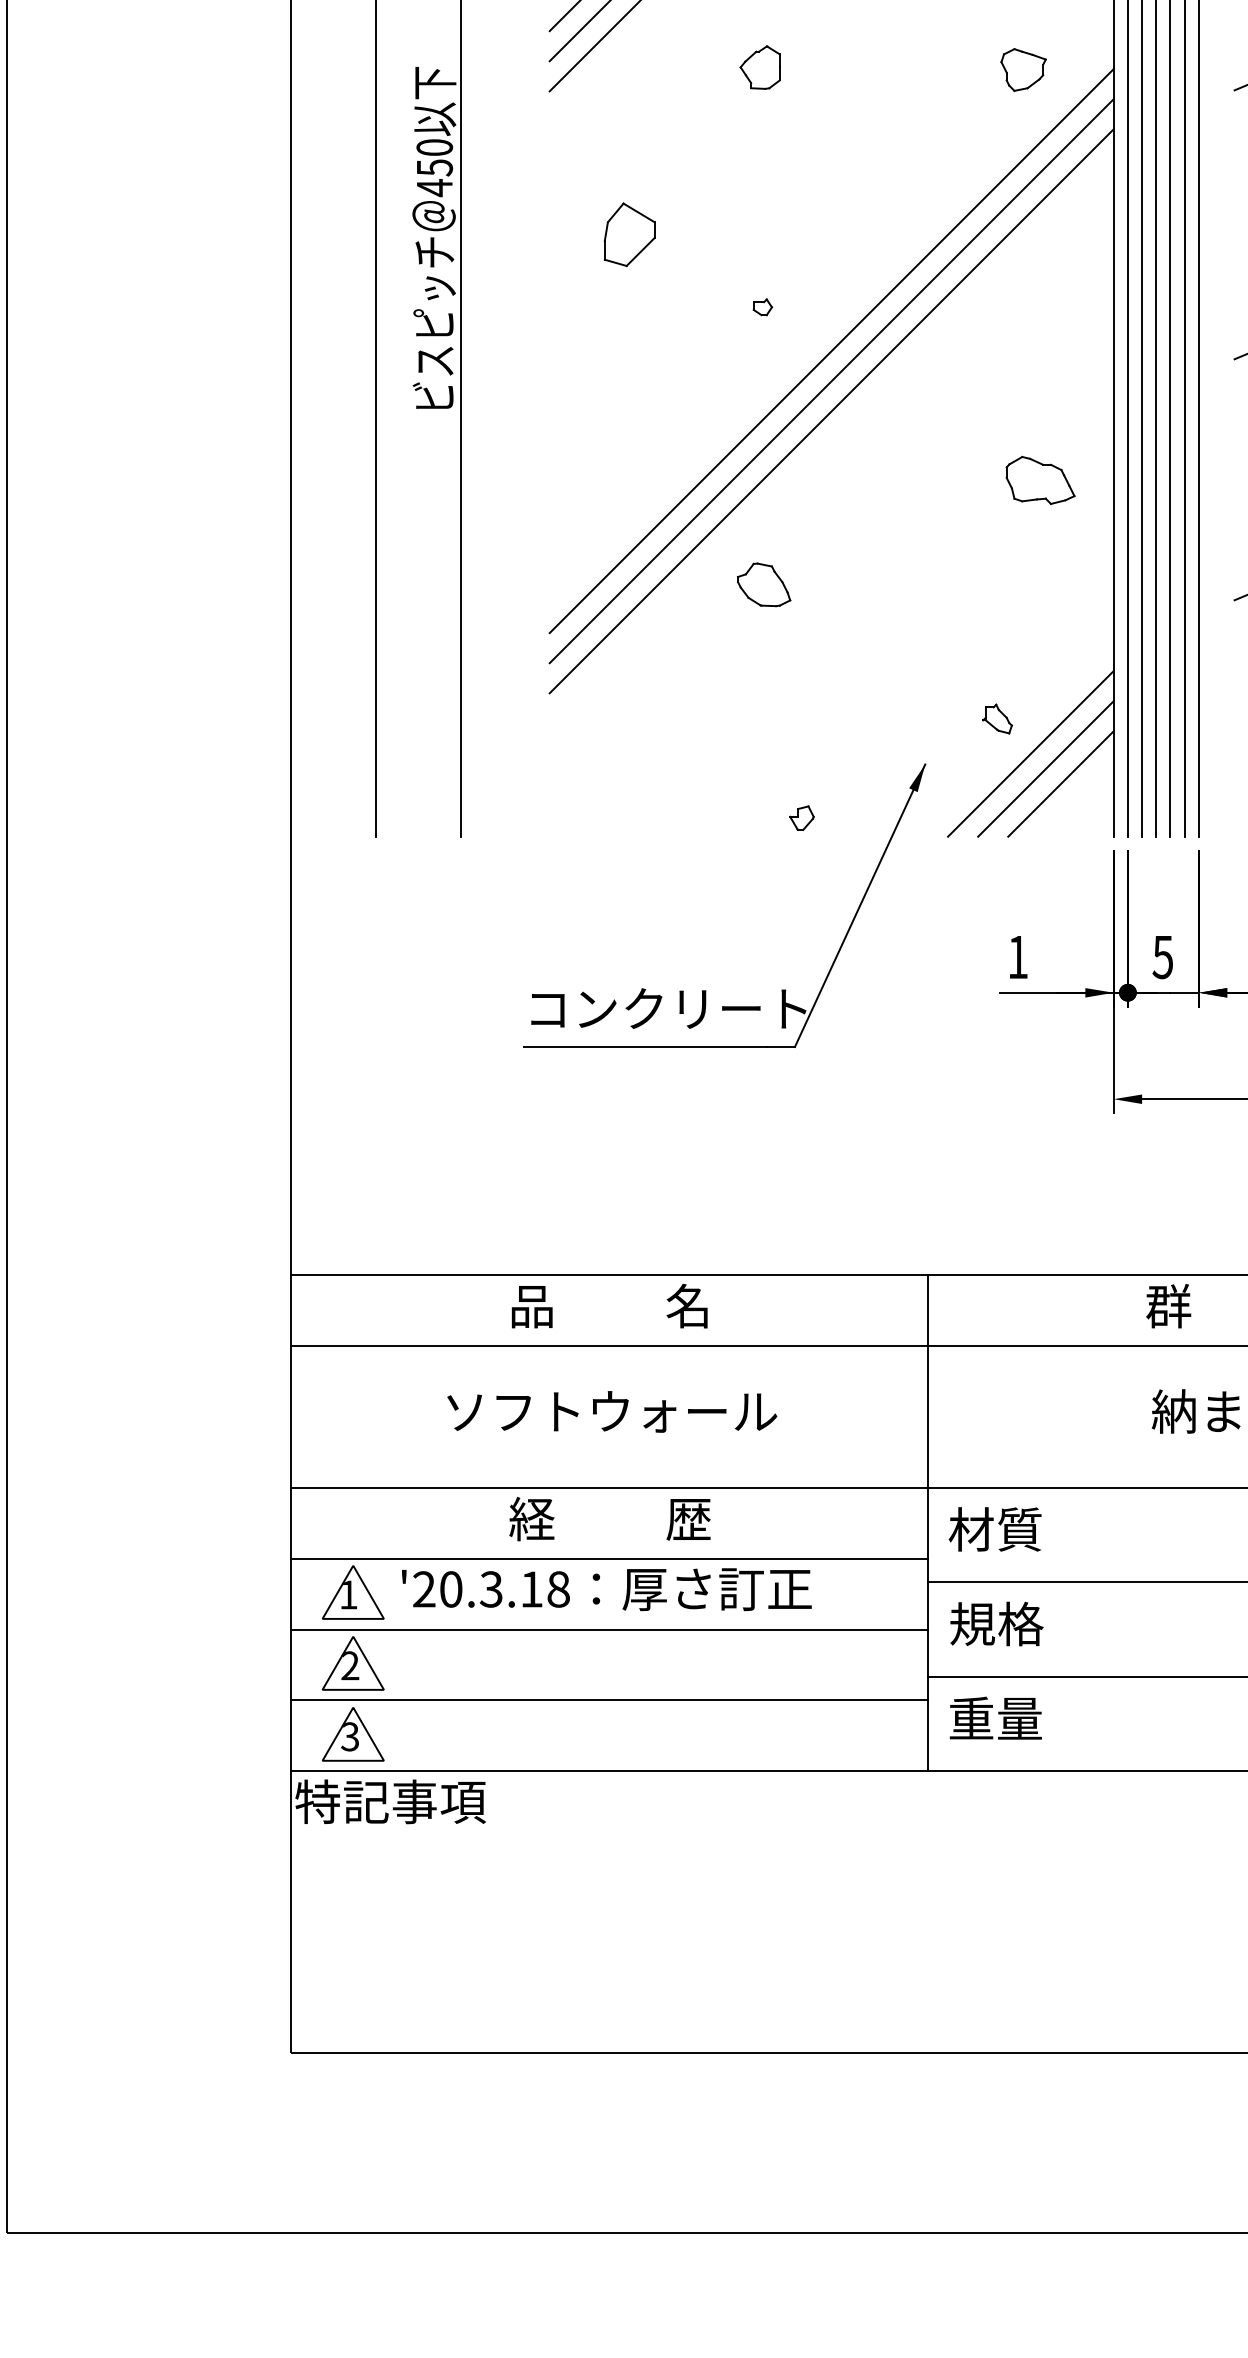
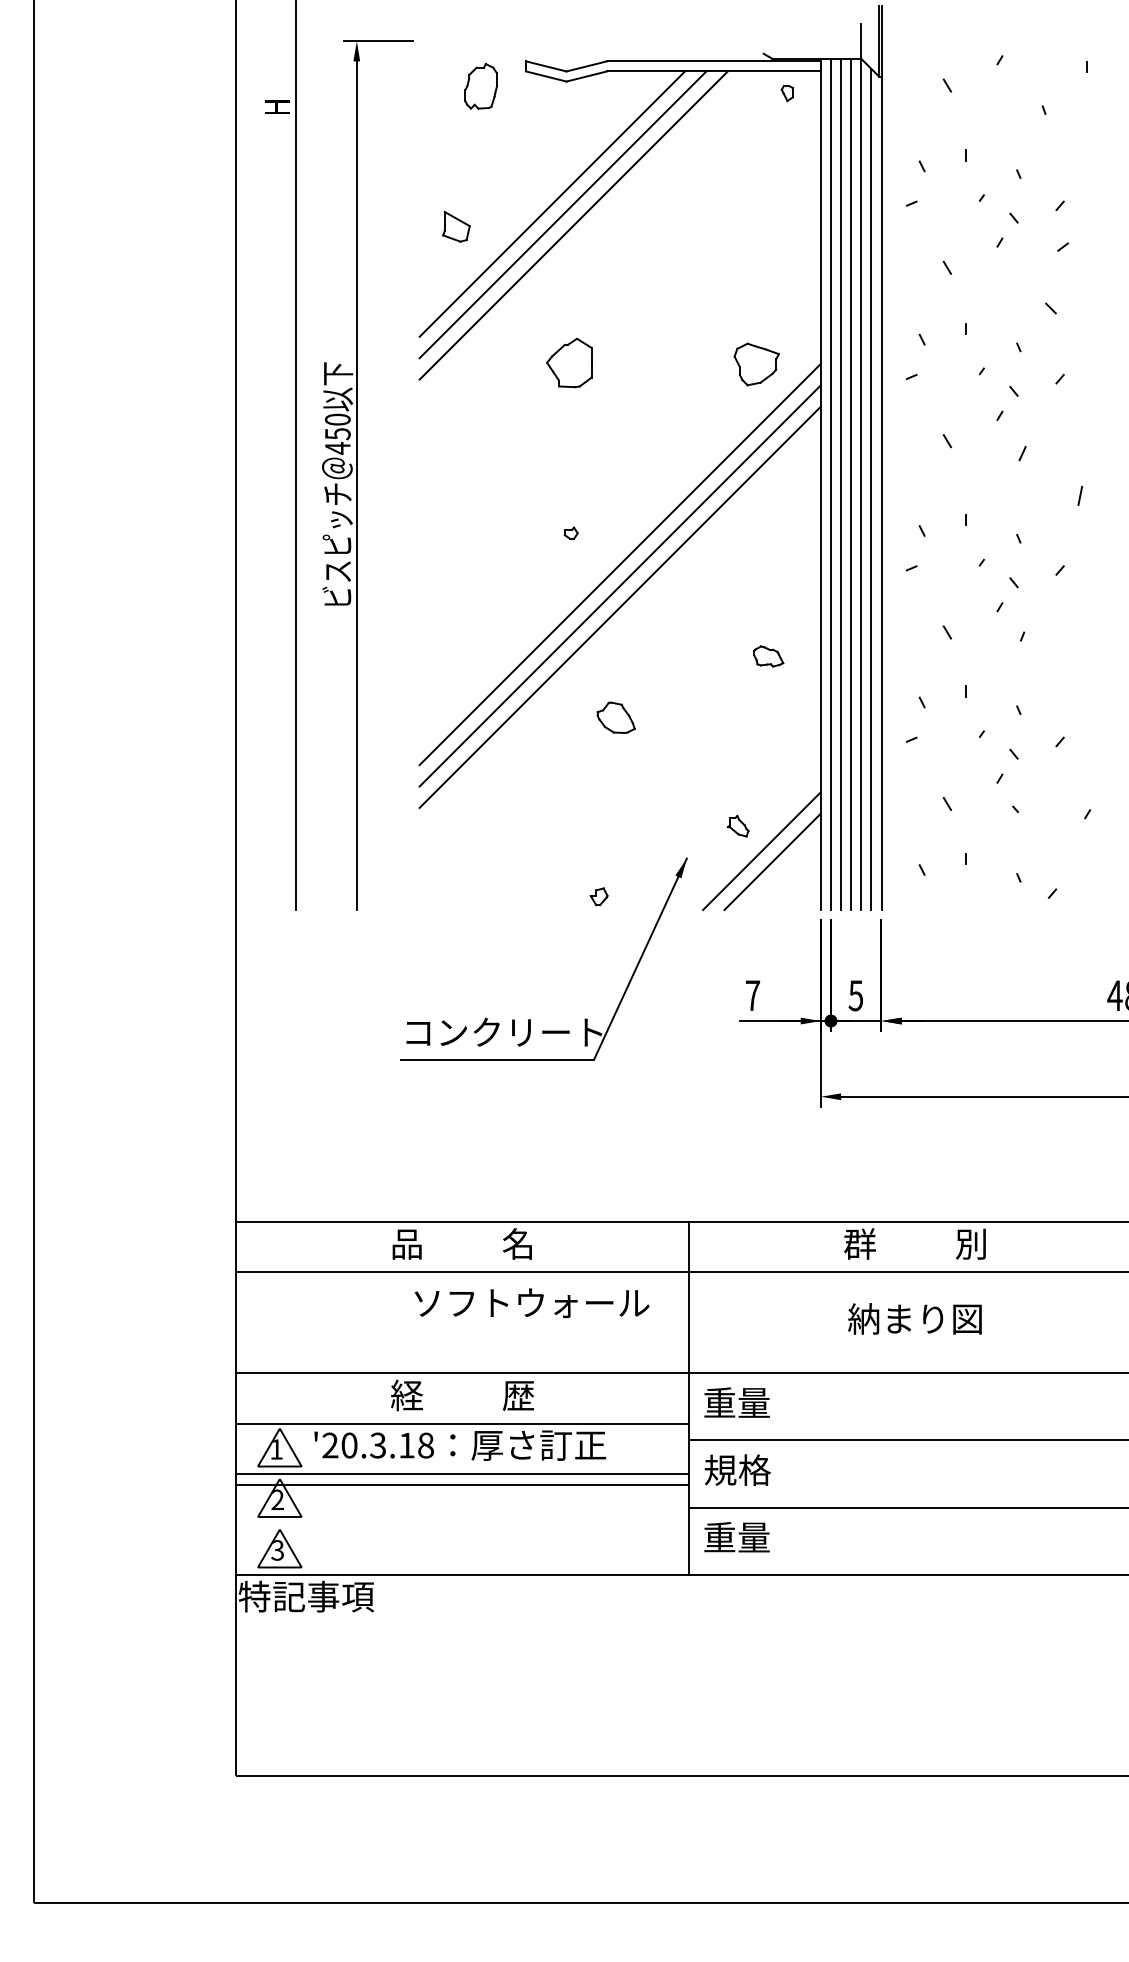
part: (760, 67) -> (569, 362), size x1.6
part: (1023, 70) -> (756, 364), size x1.4
part: (629, 234) -> (476, 481), removed
part: (1040, 480) -> (768, 656), size x0.6
part: (763, 584) -> (615, 717), moved
line: (1059, 784) -> (782, 872), removed
text: (1018, 956) -> (753, 995), 1 -> 7
text: (611, 1412) -> (531, 1303), moved
text: (995, 1528) -> (736, 1402), 材質 -> 重量
line: (608, 1700) -> (461, 1484), moved

